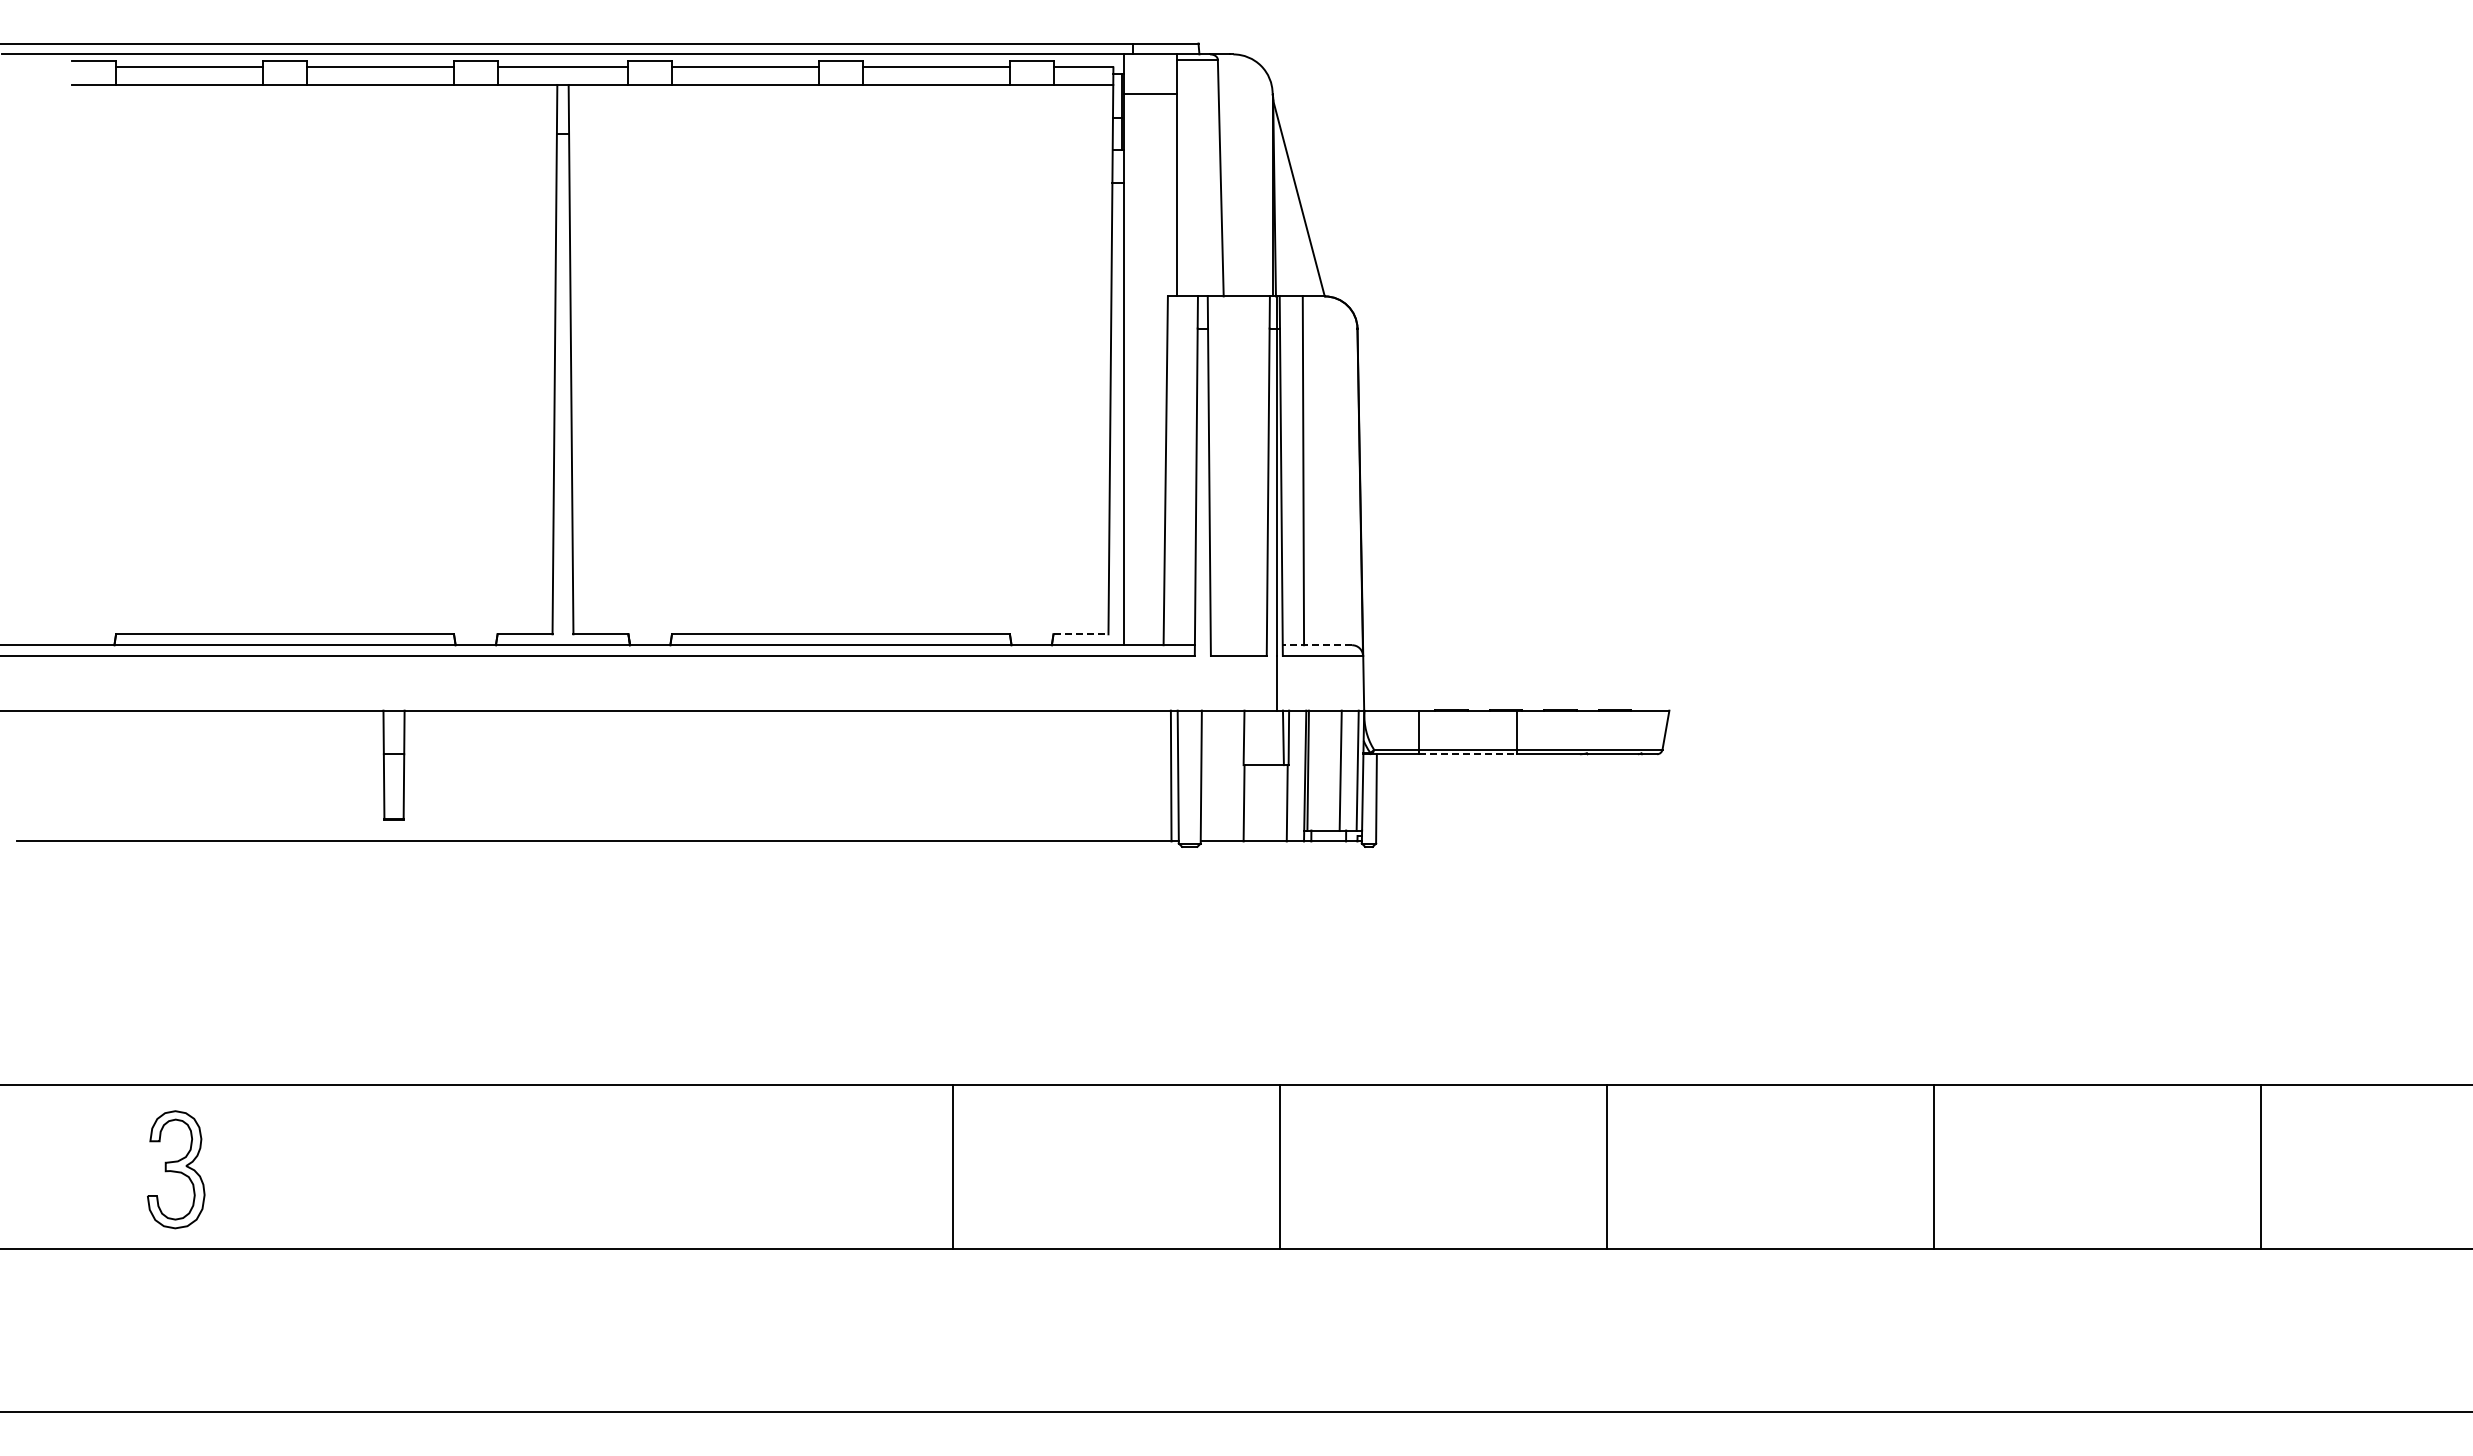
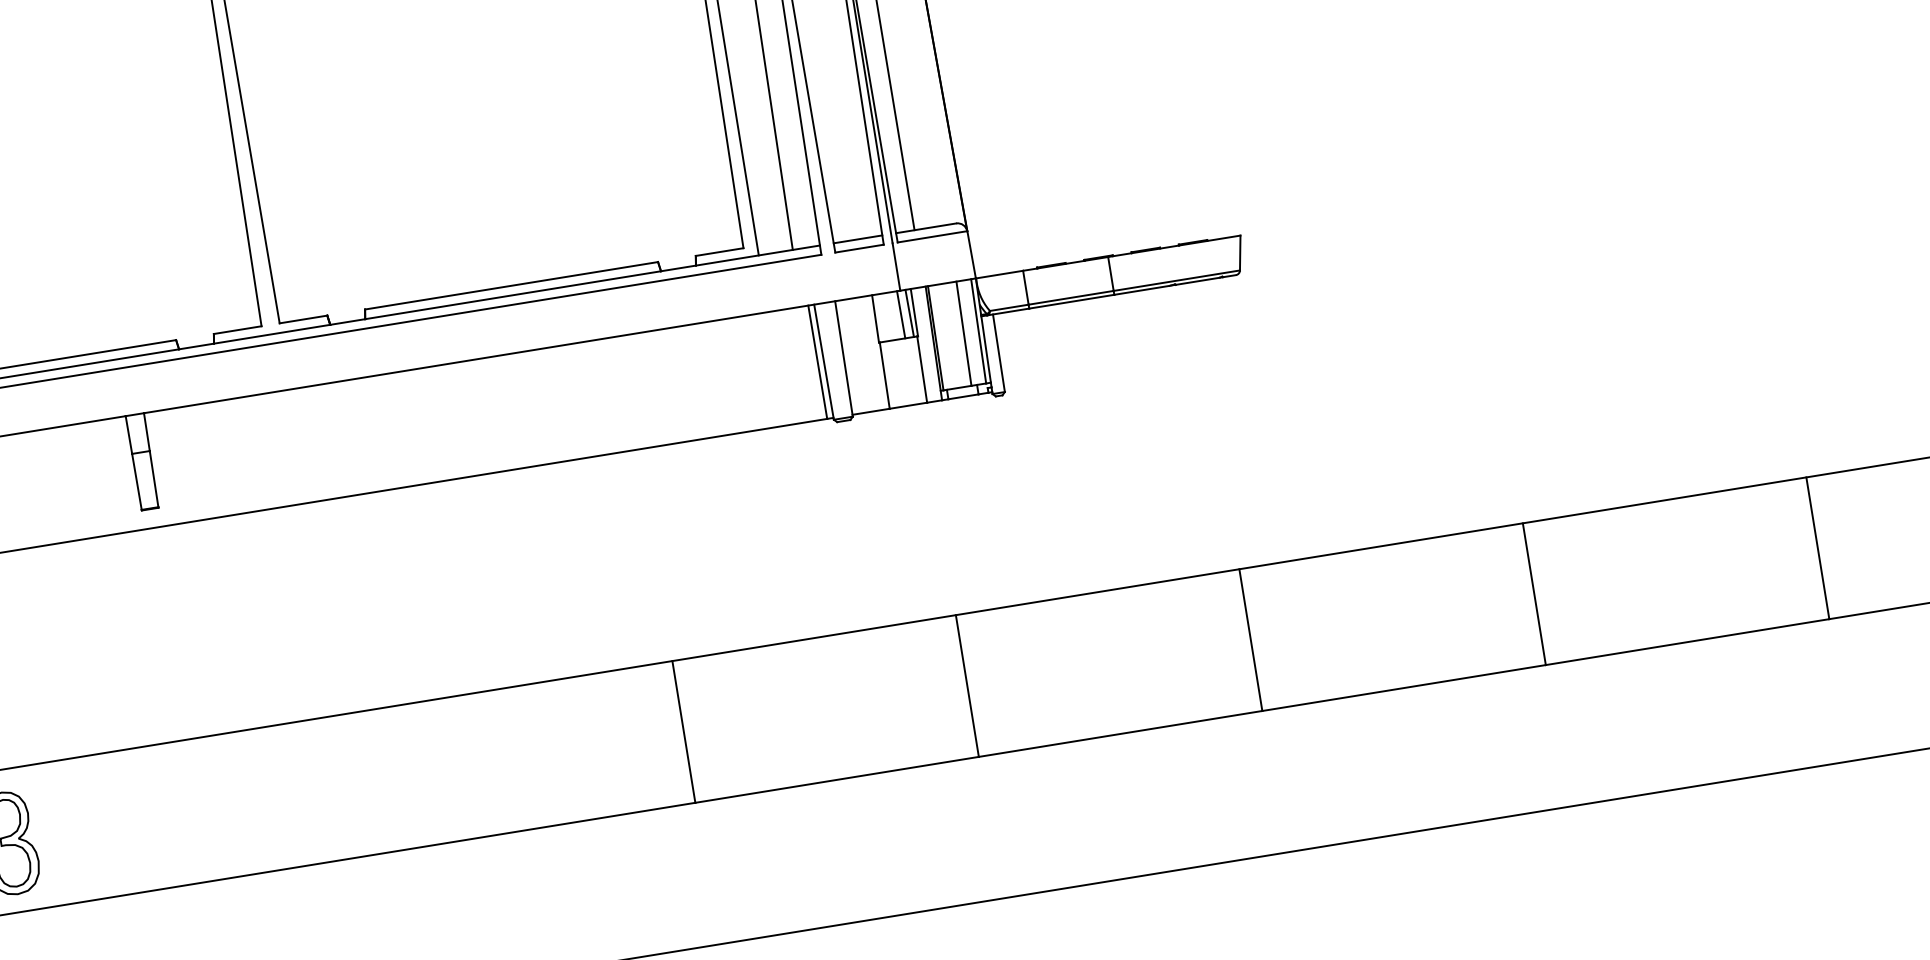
line: (1081, 634) -> (720, 252), dashed -> solid
line: (1238, 645) -> (857, 239), added
line: (1317, 645) -> (926, 228), dashed -> solid
line: (1273, 737) -> (901, 314), added
line: (1468, 754) -> (1072, 301), dashed -> solid

